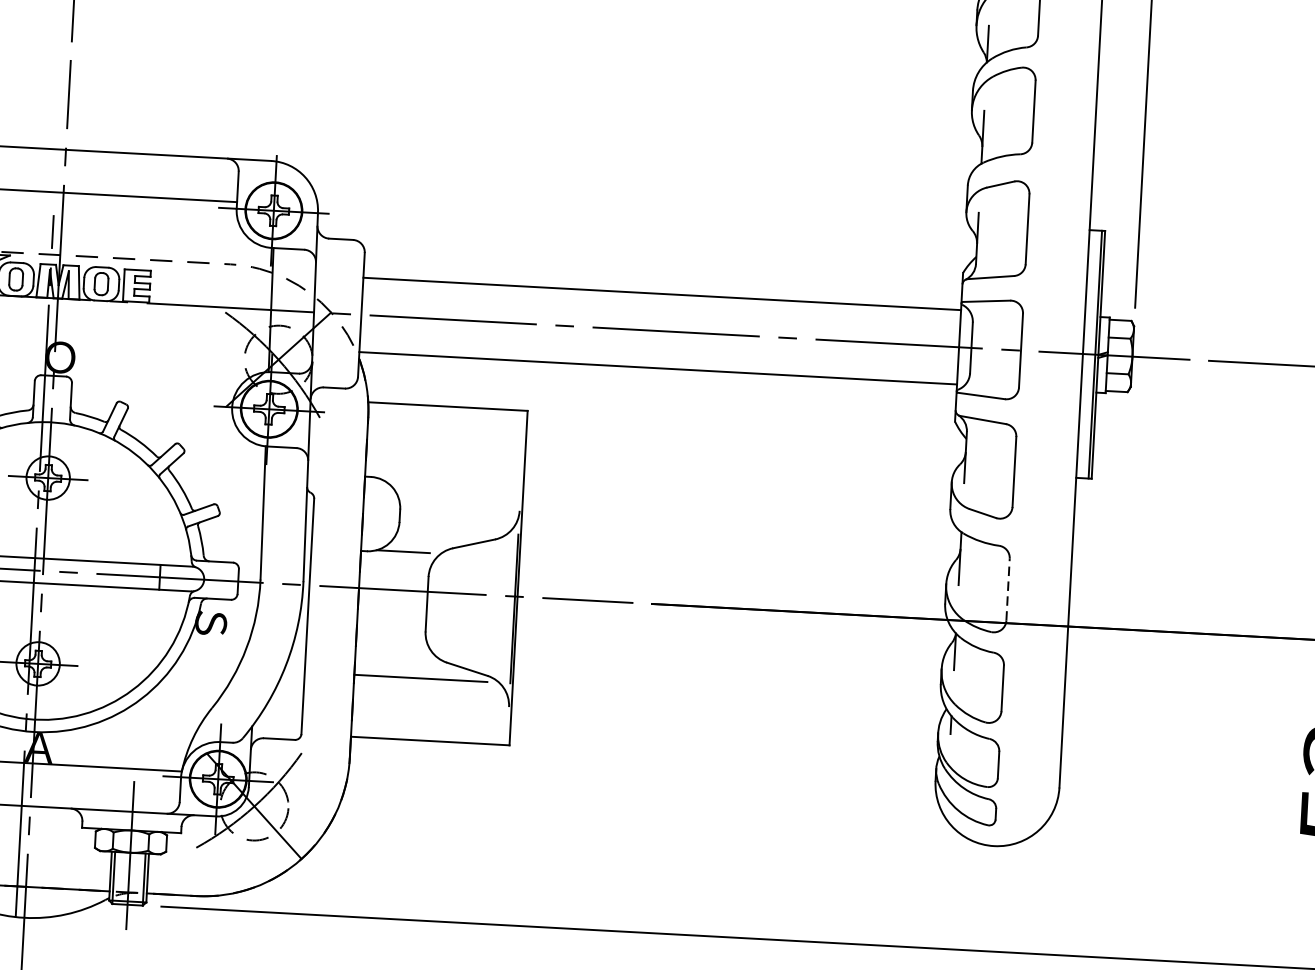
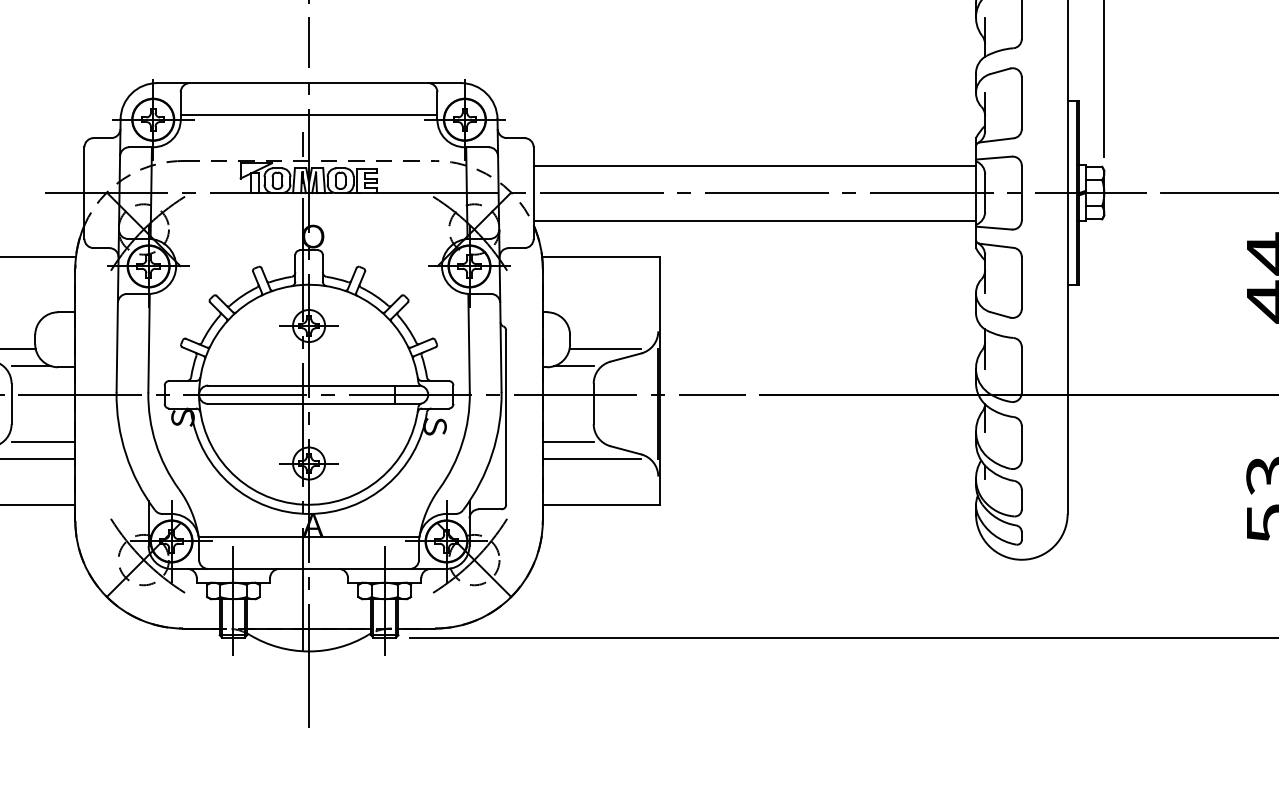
line: (447, 530) -> (605, 348), added
line: (1007, 590) -> (1021, 370), dashed -> solid
line: (388, 653) -> (567, 441), added

